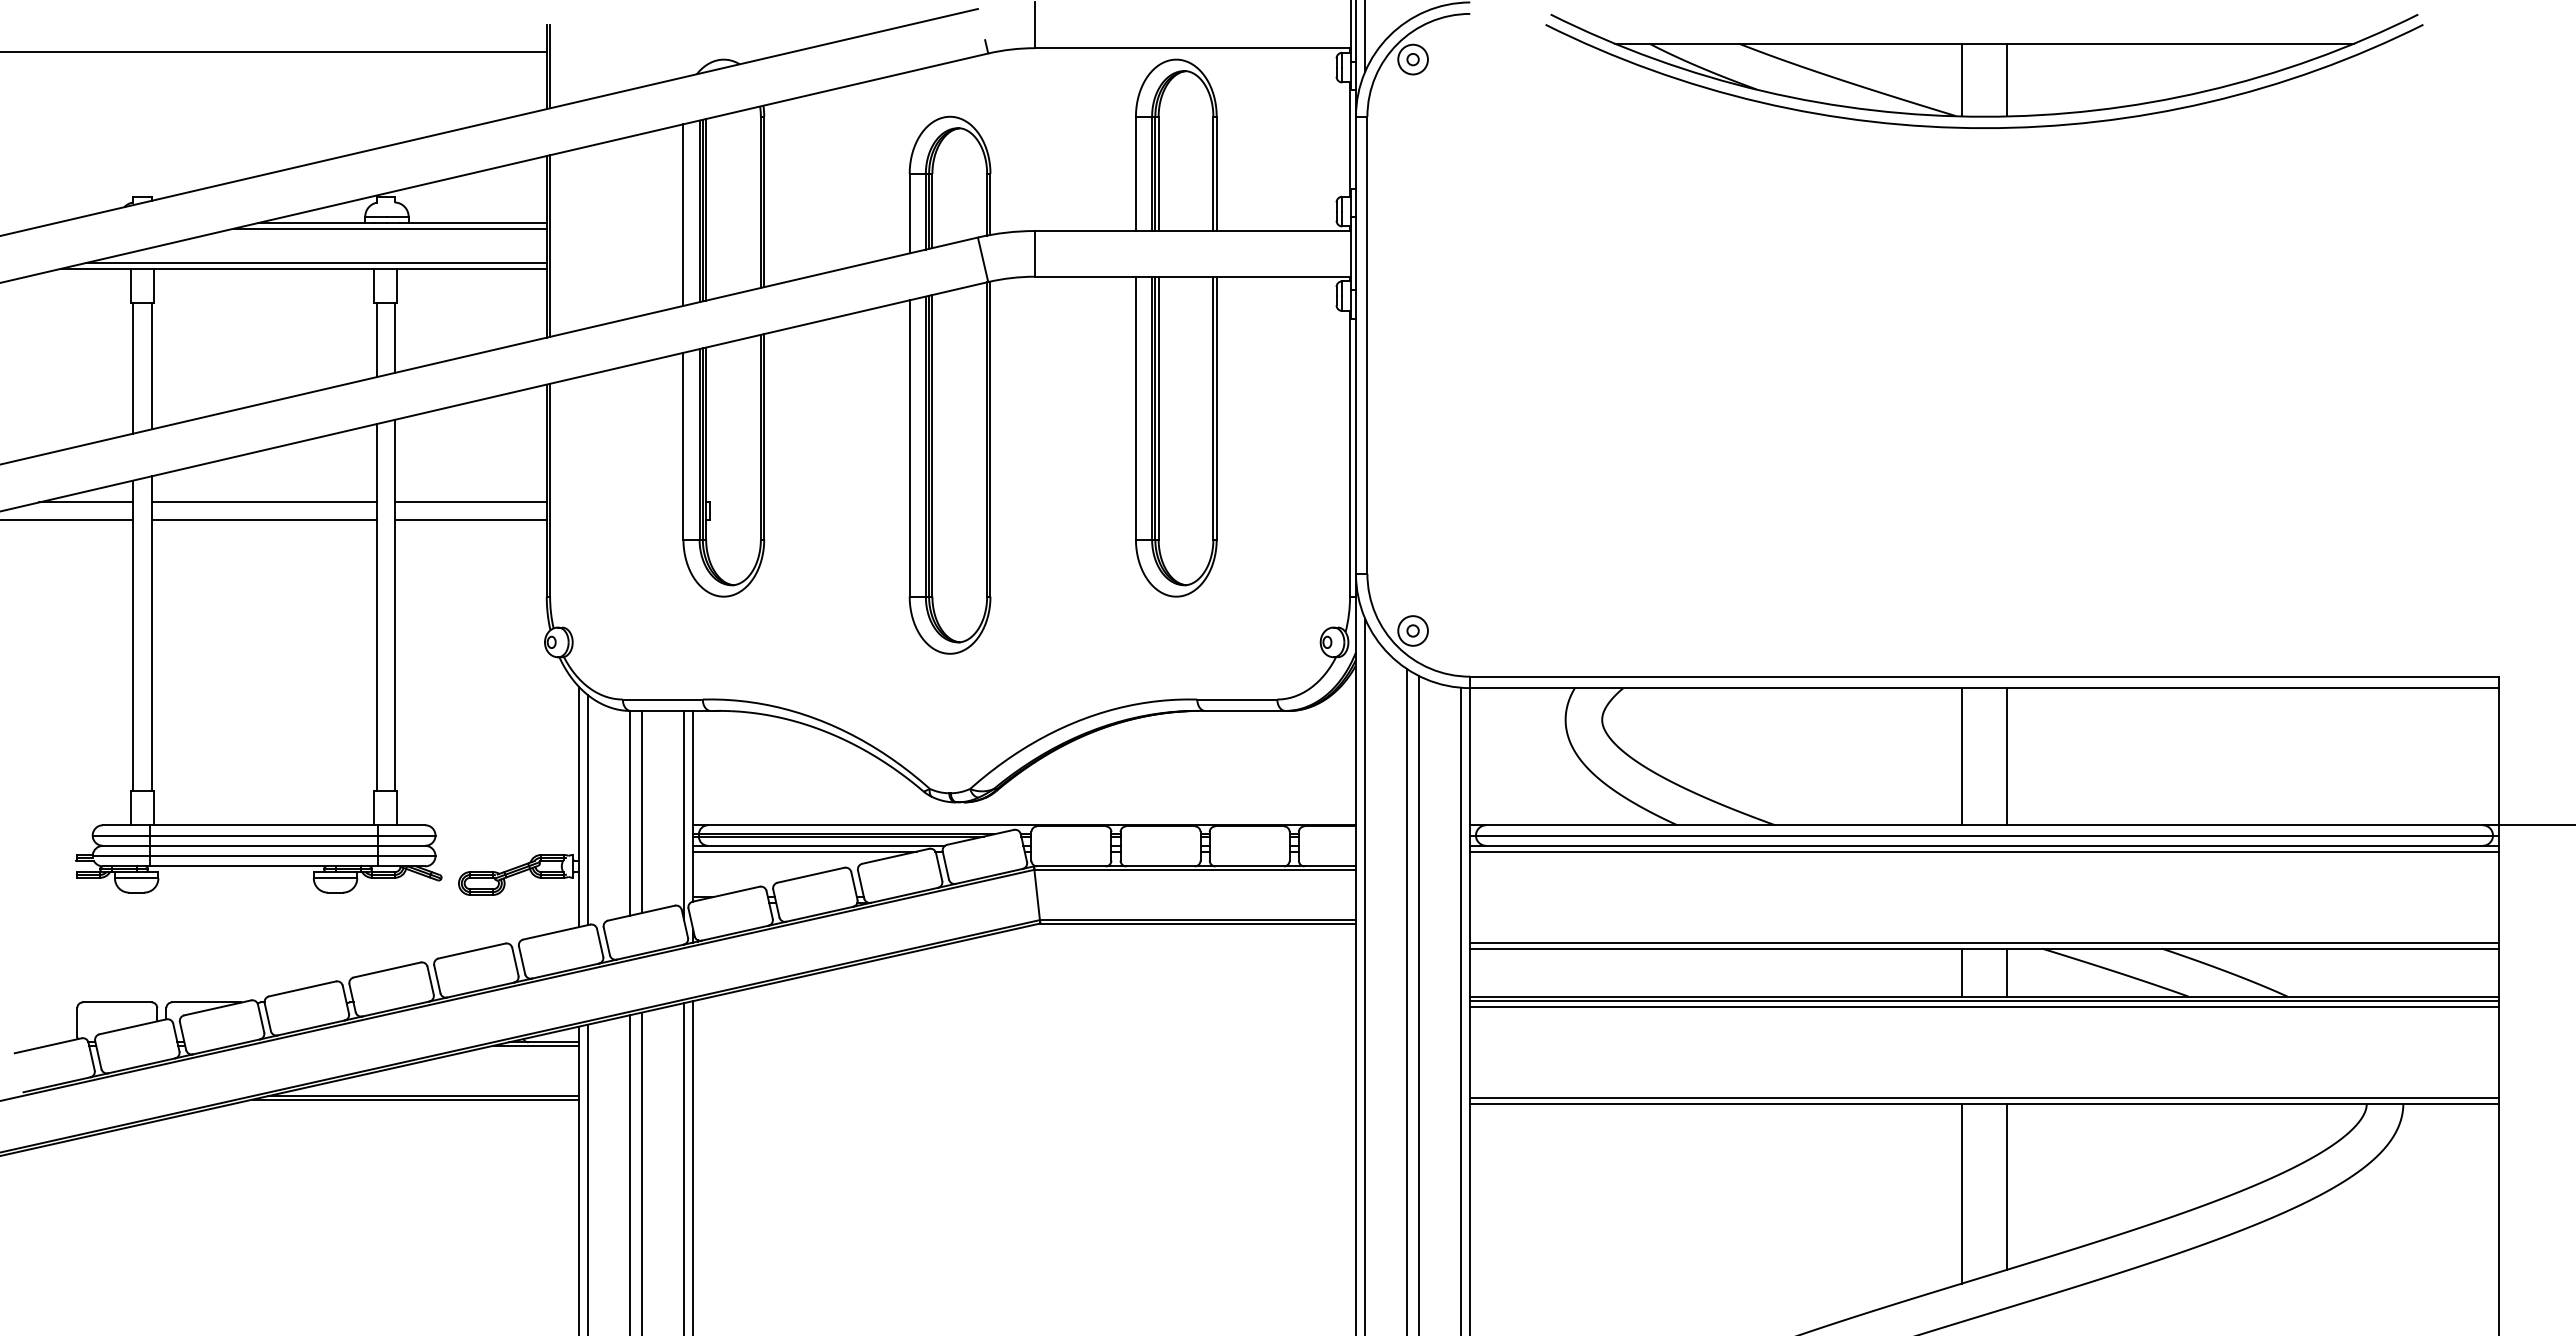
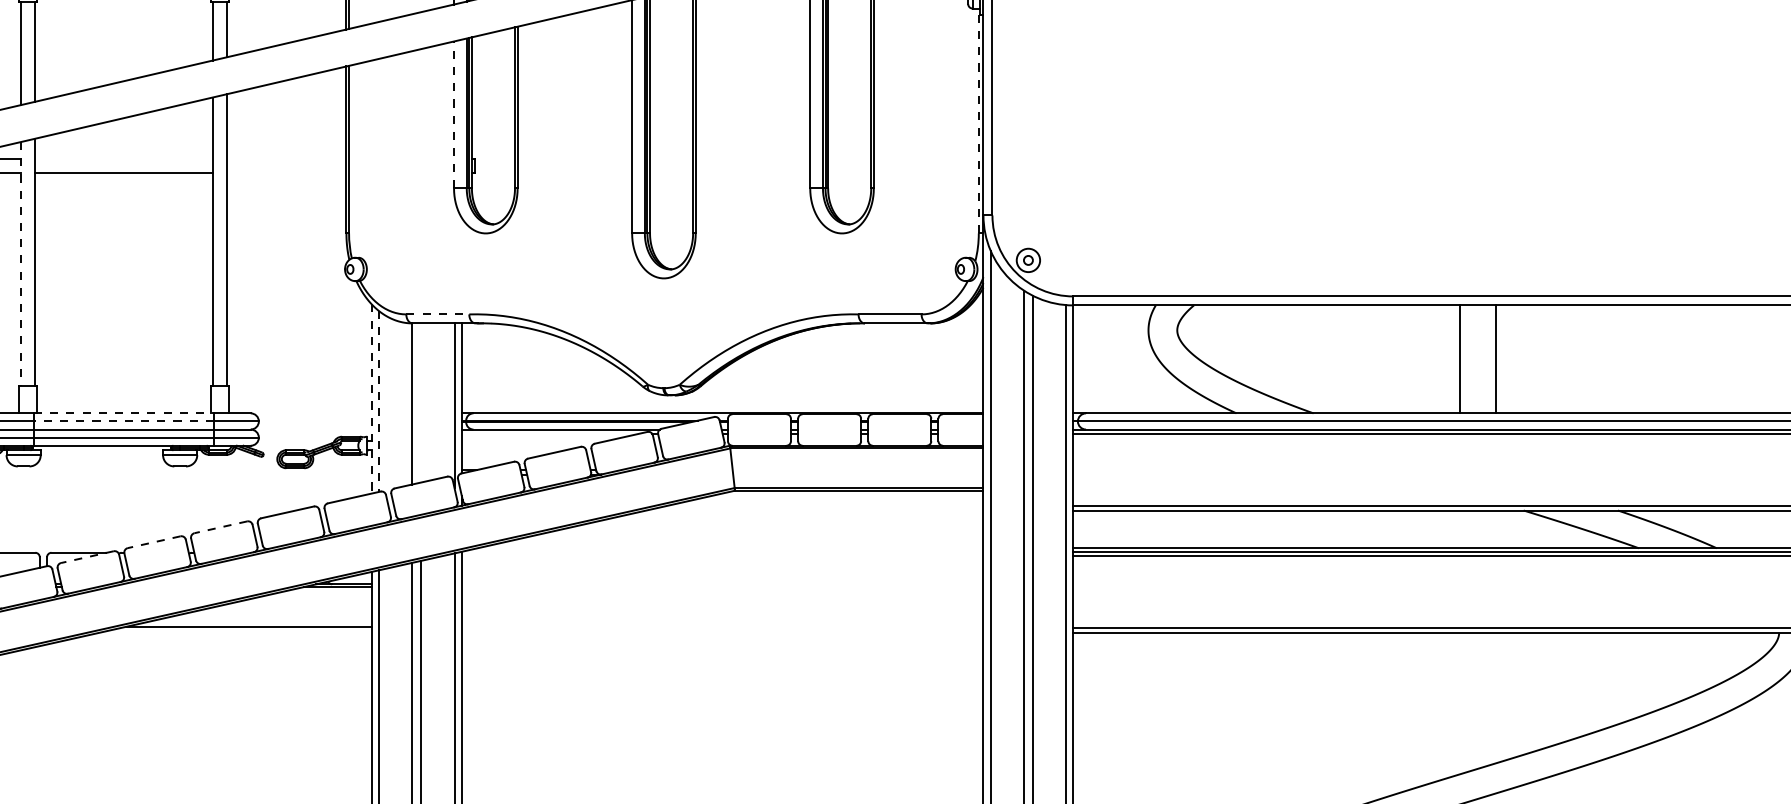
line: (683, 445) -> (454, 114), solid -> dashed
line: (1350, 453) -> (979, 120), solid -> dashed
line: (263, 502) -> (123, 159), removed
line: (470, 502) -> (286, 159), removed
line: (470, 519) -> (286, 172), removed
line: (133, 636) -> (21, 264), solid -> dashed
line: (662, 699) -> (437, 314), solid -> dashed
line: (578, 807) -> (371, 399), solid -> dashed
line: (588, 810) -> (379, 401), solid -> dashed
line: (641, 811) -> (421, 402), removed
line: (264, 825) -> (124, 413), solid -> dashed
line: (263, 835) -> (123, 421), solid -> dashed
line: (805, 851) -> (550, 434), removed
line: (386, 970) -> (220, 527), solid -> dashed
line: (1961, 972) -> (1460, 529), removed
line: (2007, 972) -> (1496, 529), removed
line: (302, 989) -> (154, 542), solid -> dashed
line: (217, 1007) -> (87, 556), solid -> dashed
line: (415, 1099) -> (243, 629), removed
line: (2007, 1186) -> (1496, 697), removed
line: (1961, 1193) -> (1460, 703), removed

